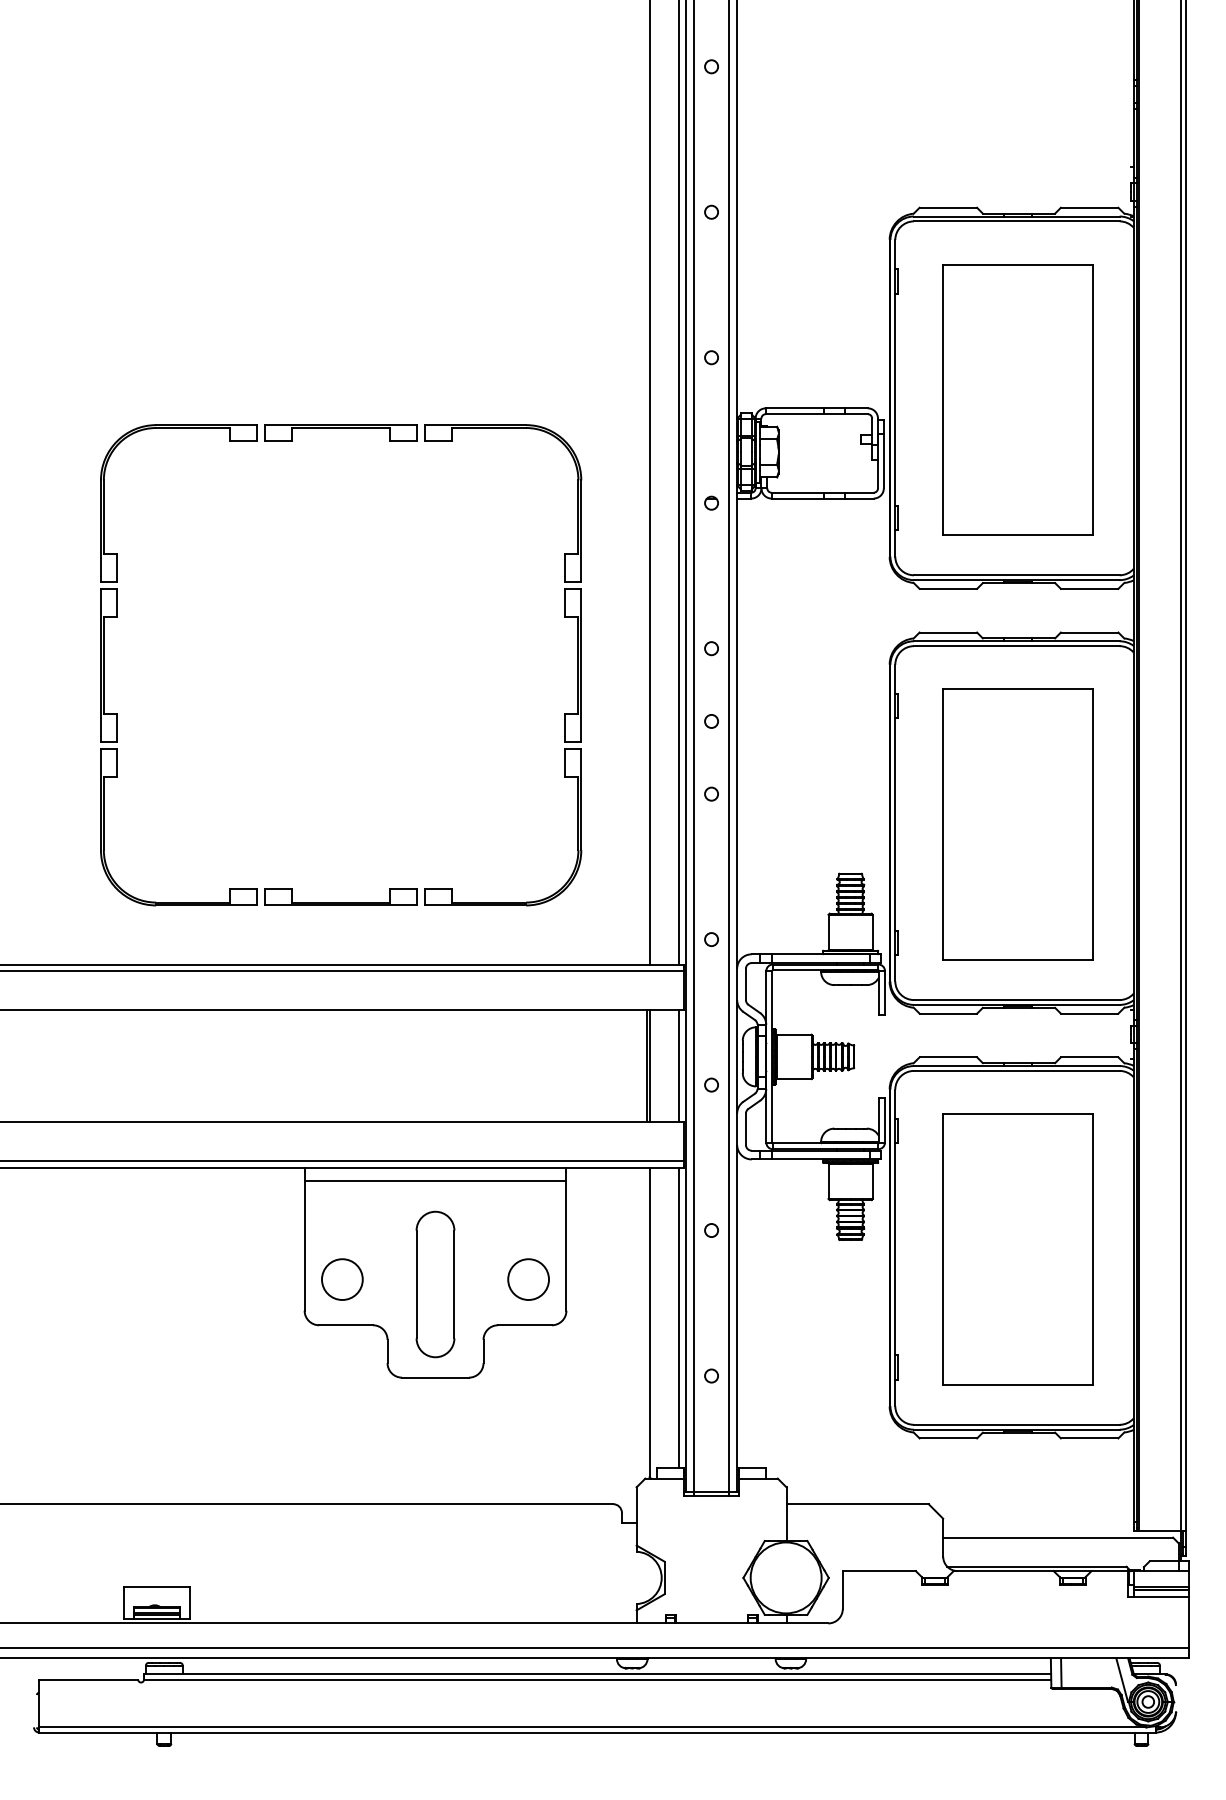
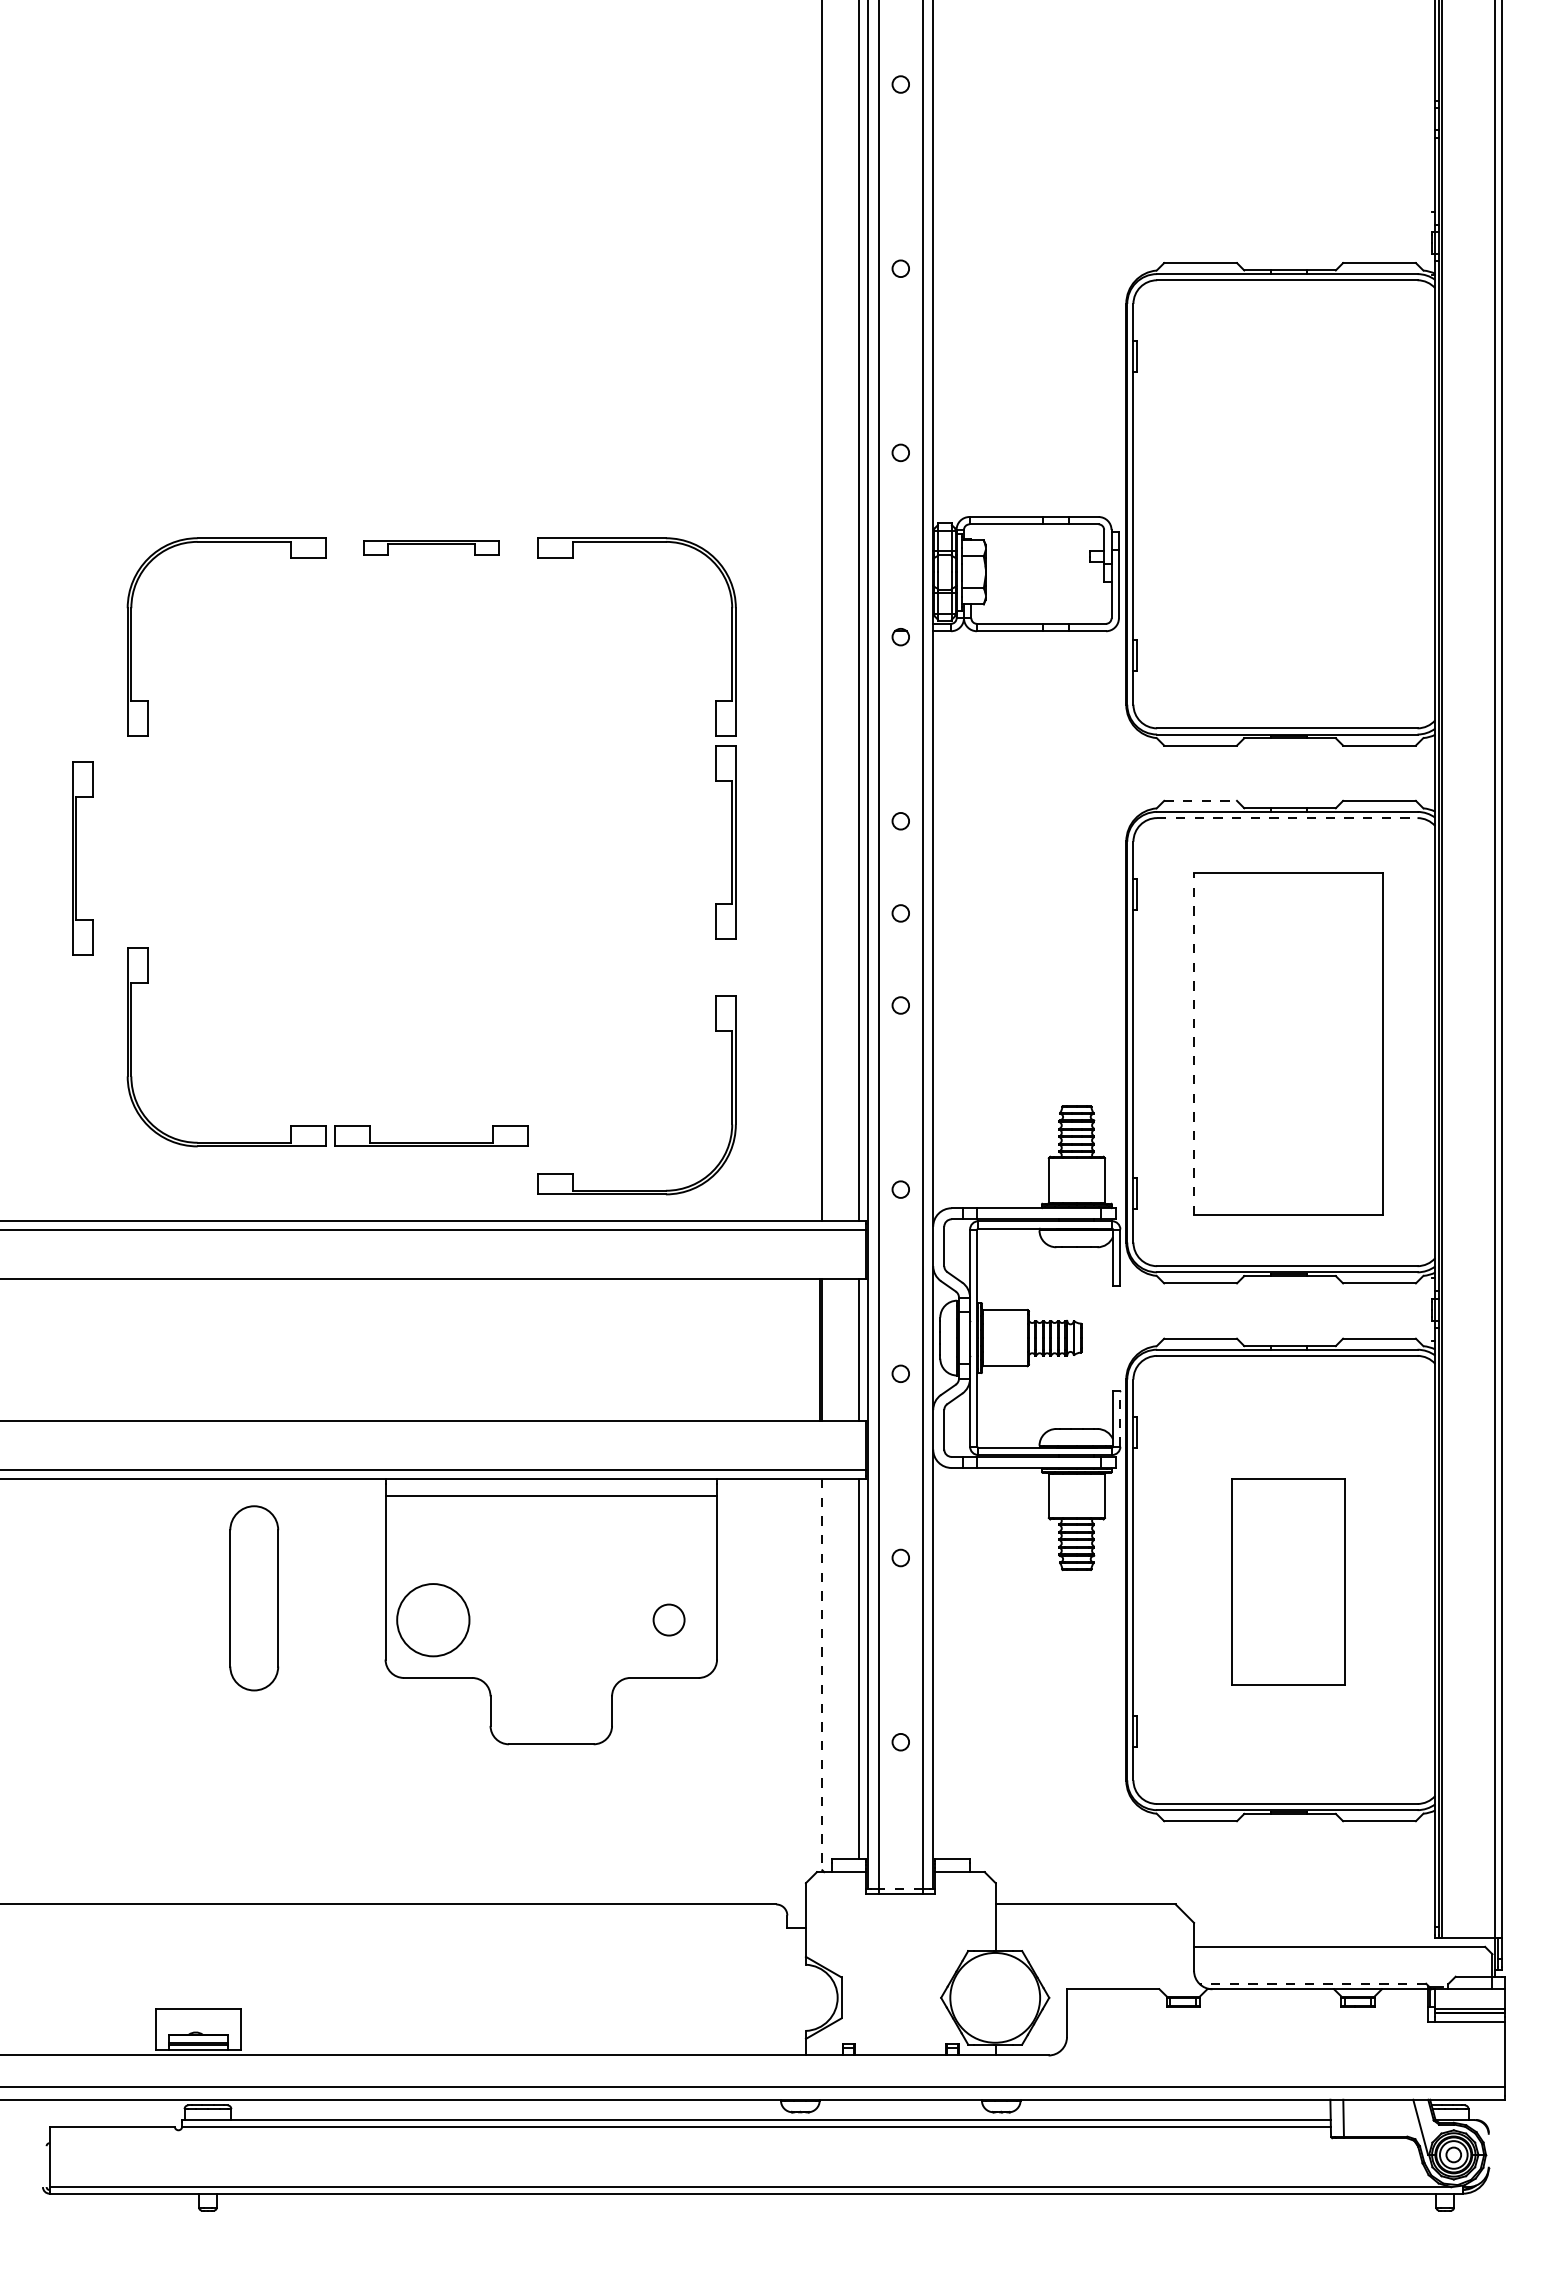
part: (1017, 399) -> (1288, 505), removed
part: (340, 432) -> (431, 547), size x0.7
line: (949, 632) -> (1201, 800), solid -> dashed
line: (1016, 646) -> (1287, 818), solid -> dashed
part: (108, 665) -> (82, 858), moved
line: (943, 824) -> (1194, 1043), solid -> dashed
part: (577, 827) -> (731, 1095), moved
line: (885, 1120) -> (1120, 1418), solid -> dashed
part: (1017, 1249) -> (1288, 1581), size x0.6
circle: (342, 1279) -> (433, 1619), size x1.4
circle: (528, 1279) -> (668, 1619), size x0.6
part: (435, 1284) -> (254, 1598), moved
line: (649, 1322) -> (822, 1674), solid -> dashed
line: (711, 1491) -> (900, 1888), solid -> dashed
line: (1036, 1566) -> (1312, 1983), solid -> dashed

